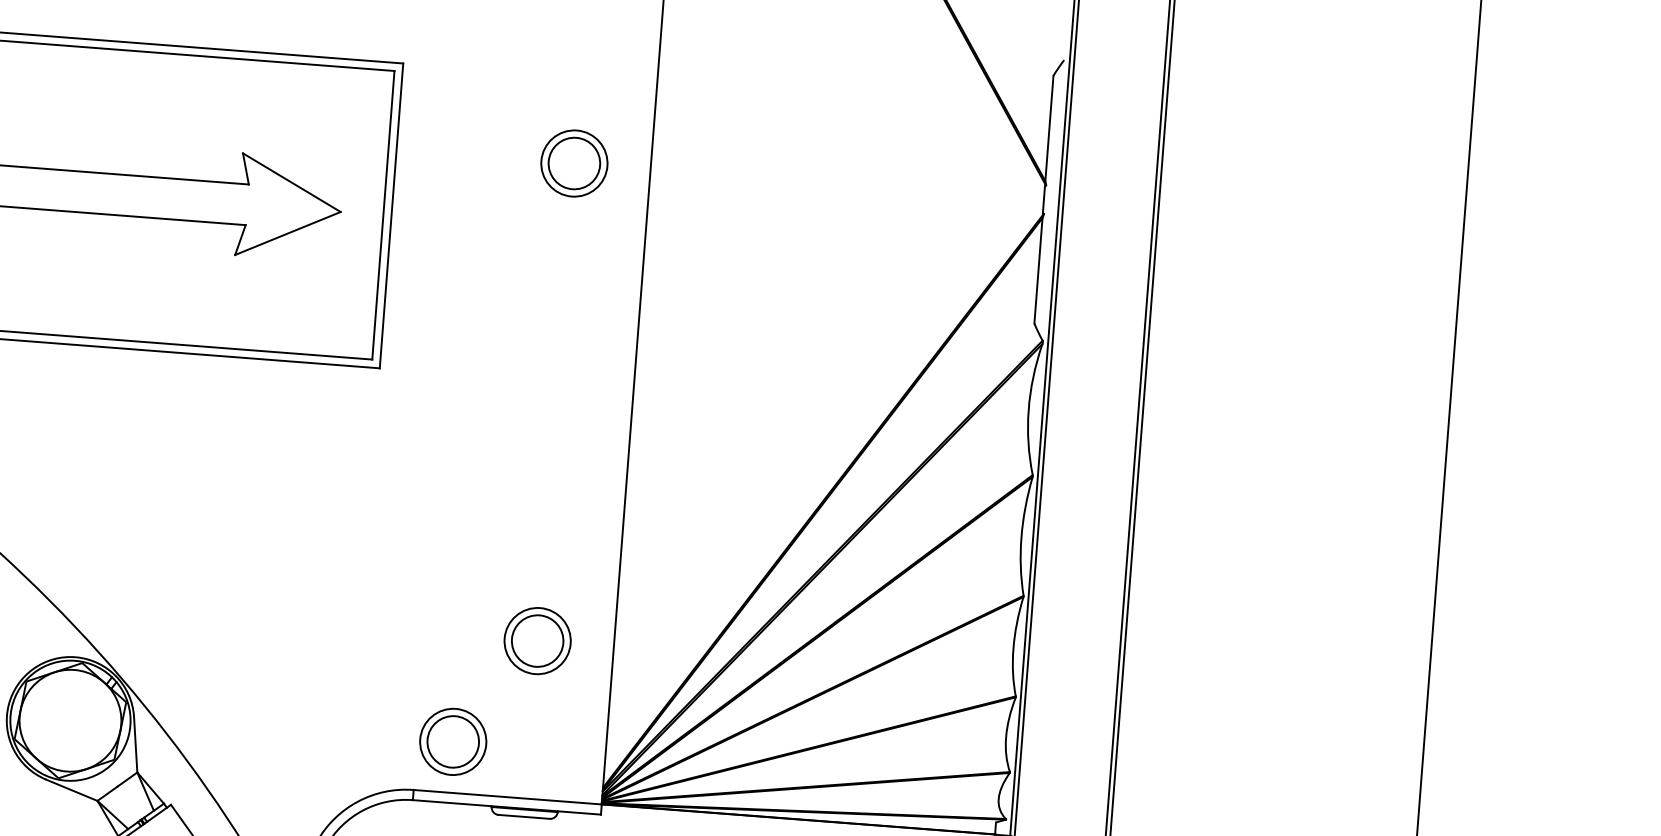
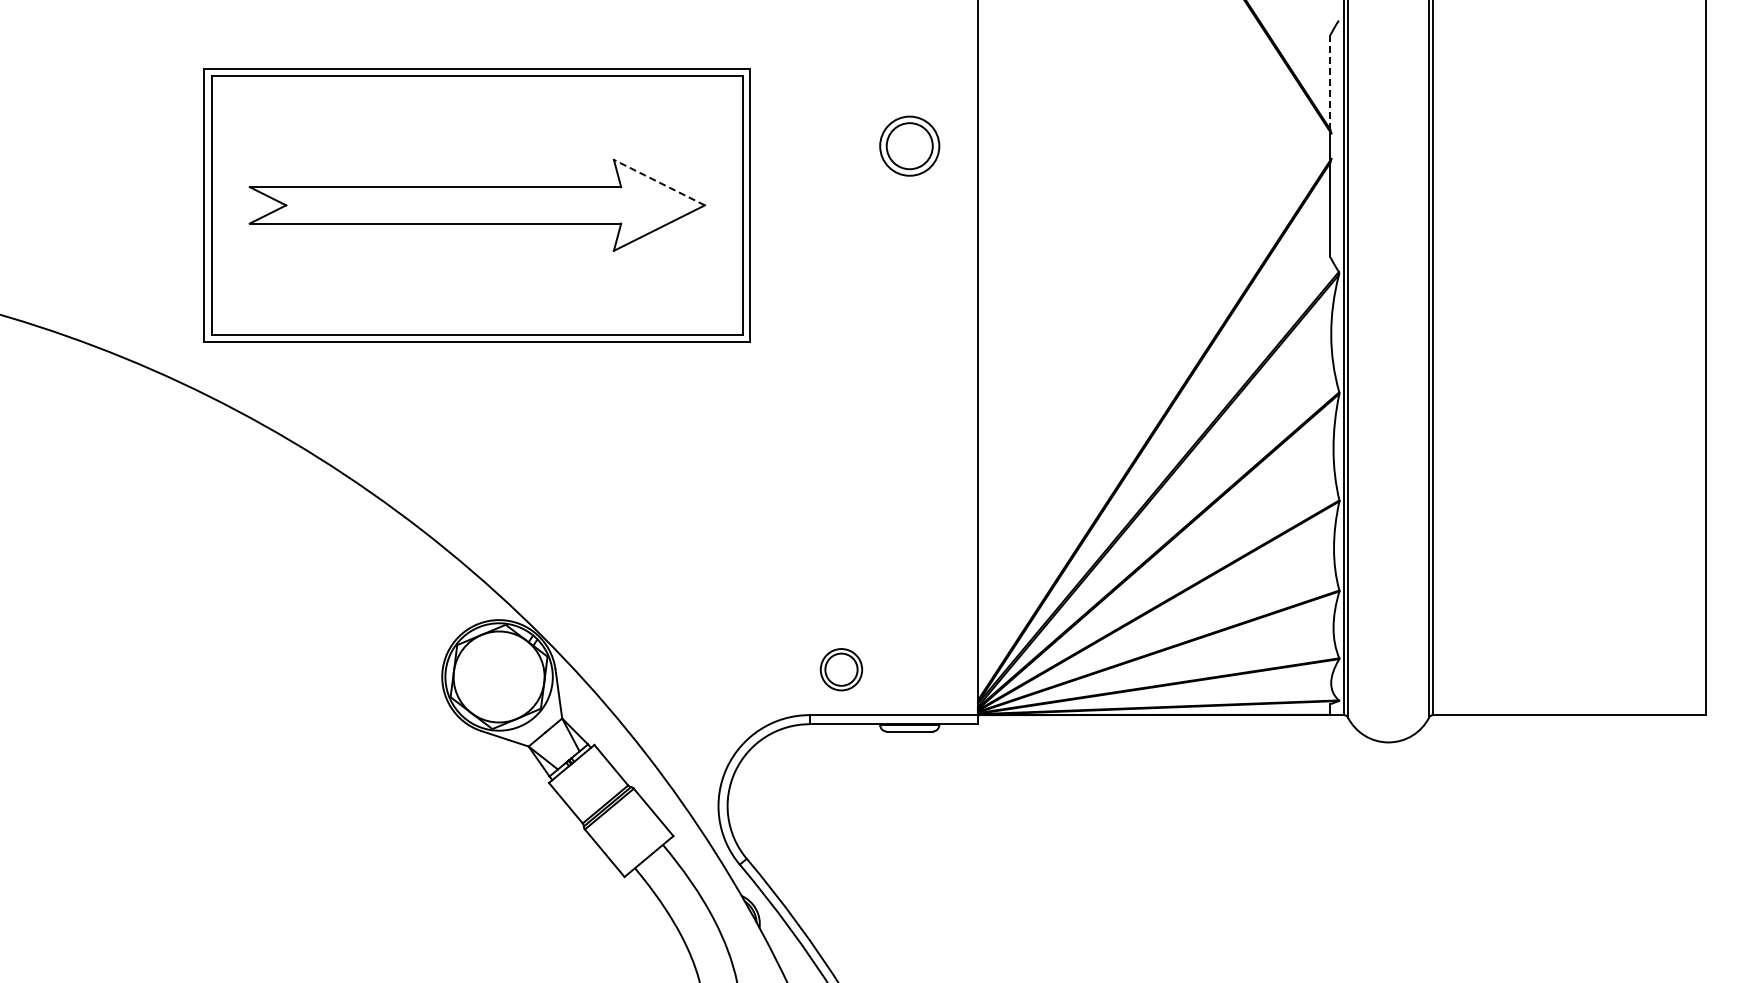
line: (1049, 128) -> (1330, 82), solid -> dashed
line: (291, 182) -> (659, 182), solid -> dashed
part: (537, 640) -> (909, 573), removed
part: (453, 741) -> (841, 669), size x0.7

